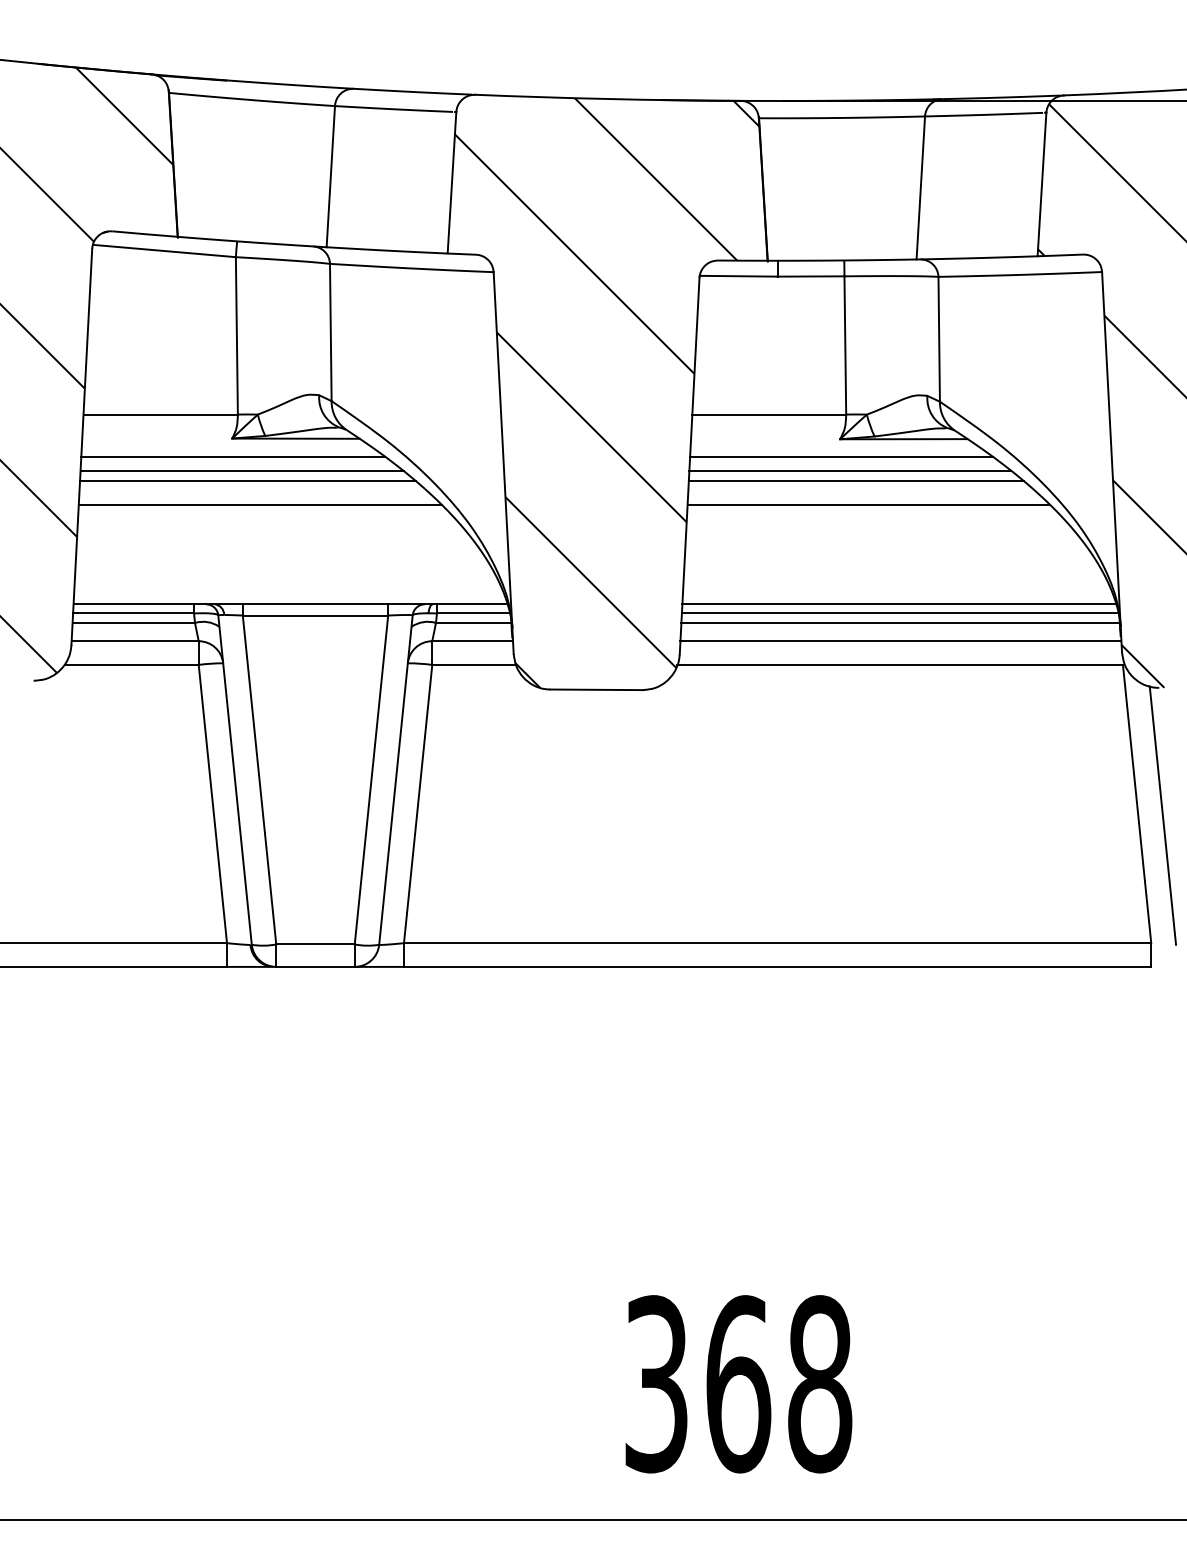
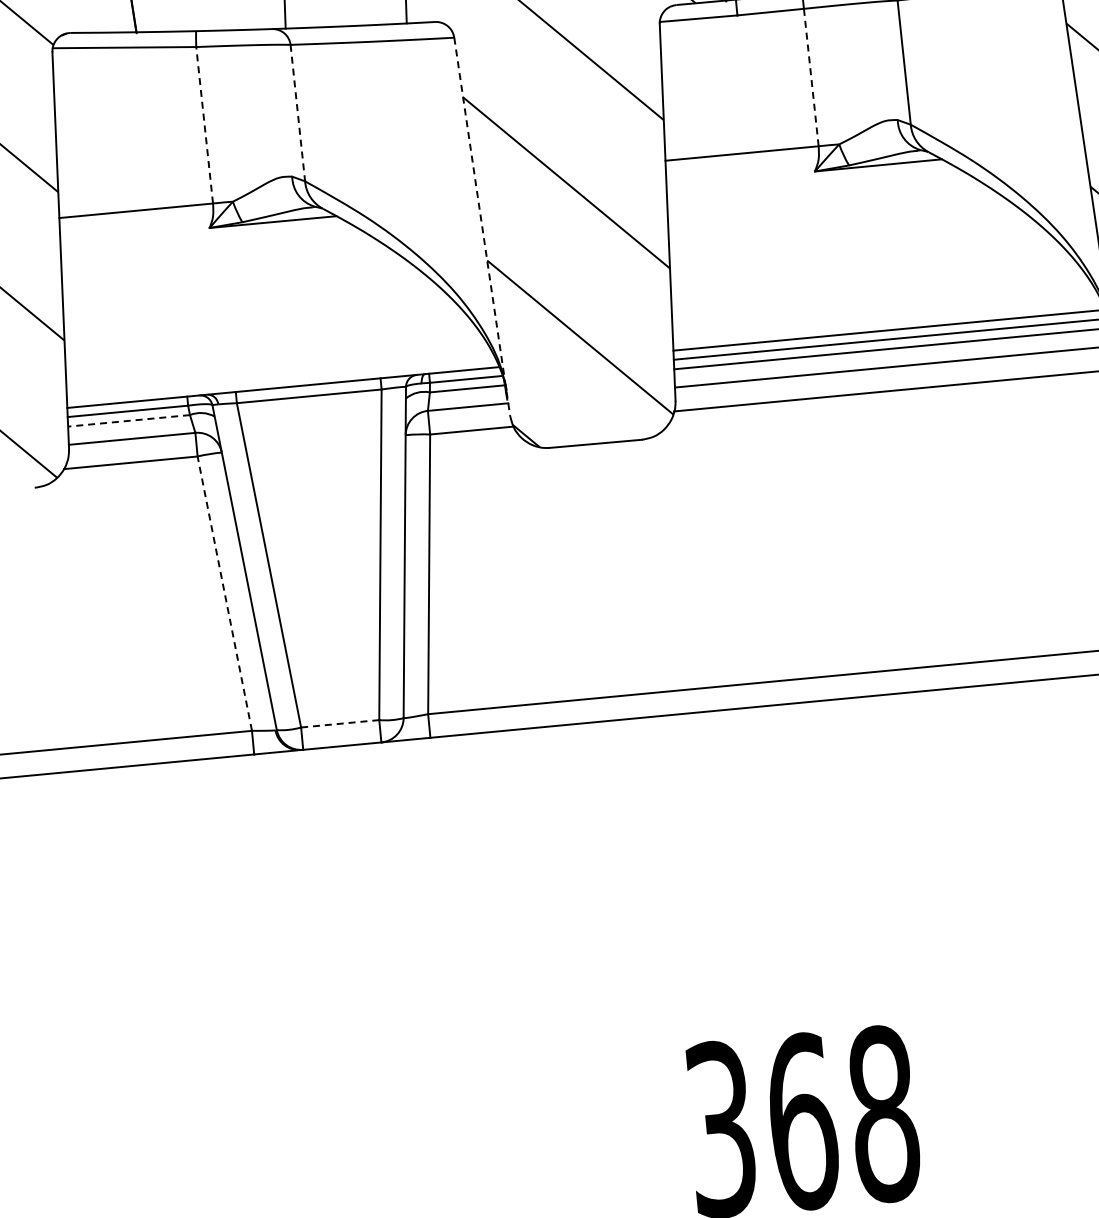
line: (330, 332) -> (297, 113), solid -> dashed
line: (236, 335) -> (204, 124), solid -> dashed
line: (845, 344) -> (811, 76), solid -> dashed
line: (233, 456) -> (212, 245), removed
line: (841, 456) -> (817, 188), removed
line: (503, 463) -> (482, 227), solid -> dashed
line: (241, 471) -> (222, 259), removed
line: (850, 471) -> (828, 202), removed
line: (248, 481) -> (229, 269), removed
line: (856, 481) -> (835, 211), removed
line: (260, 505) -> (244, 291), removed
line: (868, 505) -> (849, 234), removed
line: (133, 623) -> (128, 421), solid -> dashed
line: (212, 804) -> (224, 594), solid -> dashed
line: (315, 944) -> (340, 723), solid -> dashed

